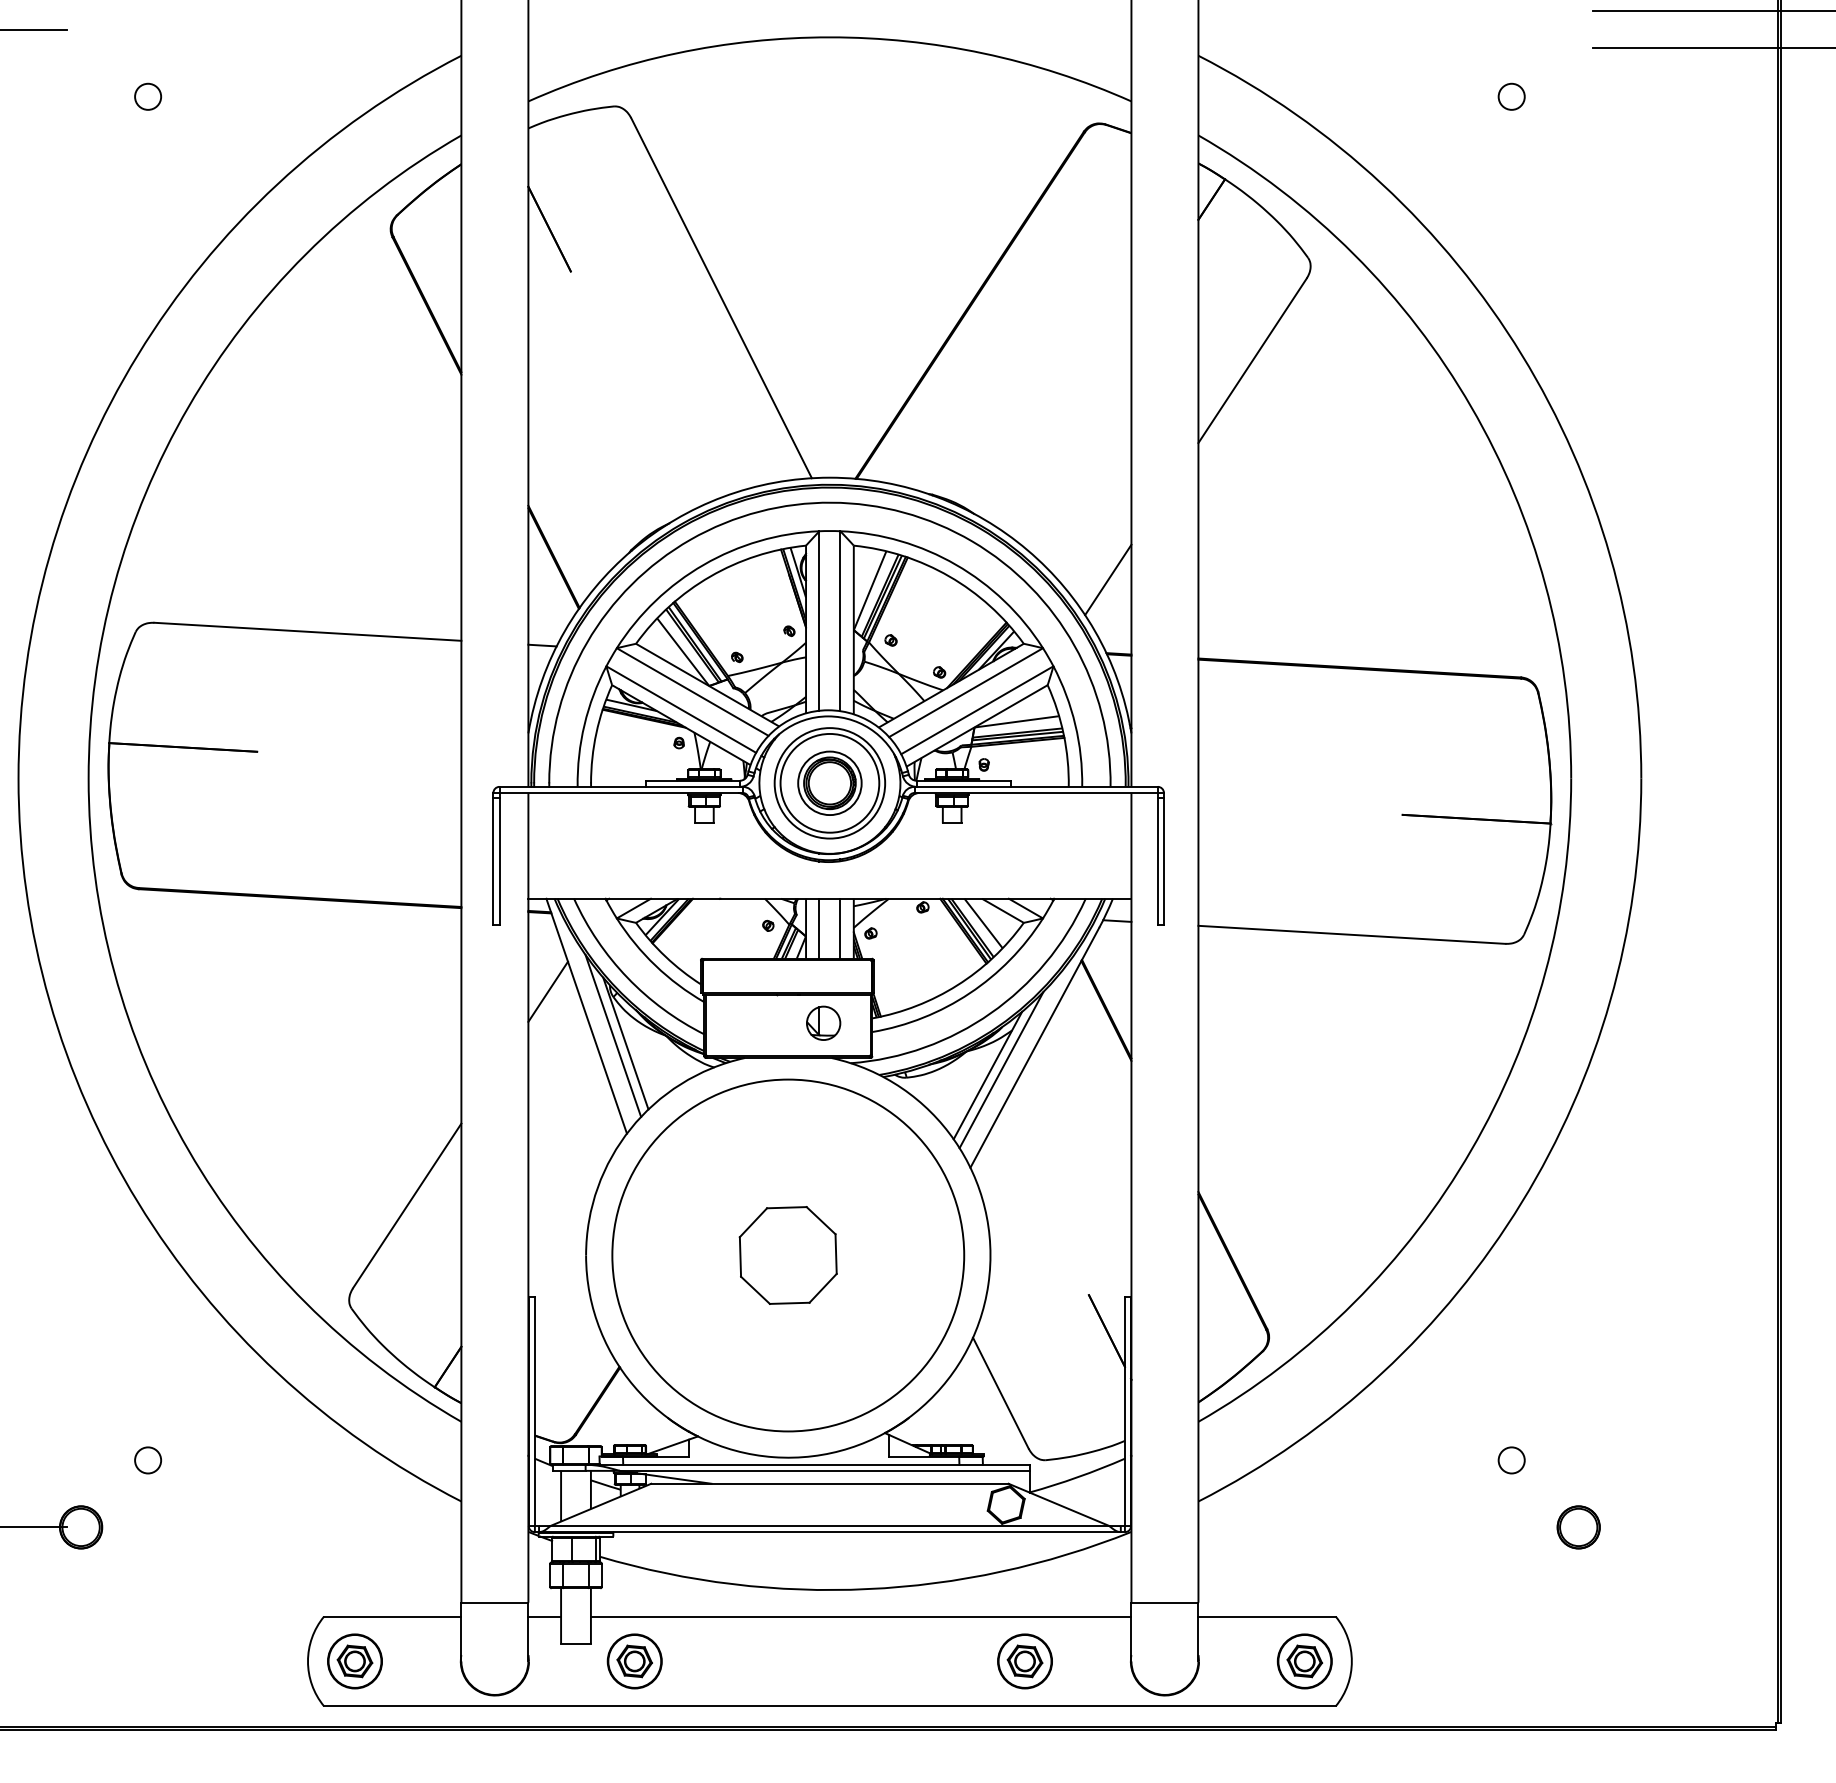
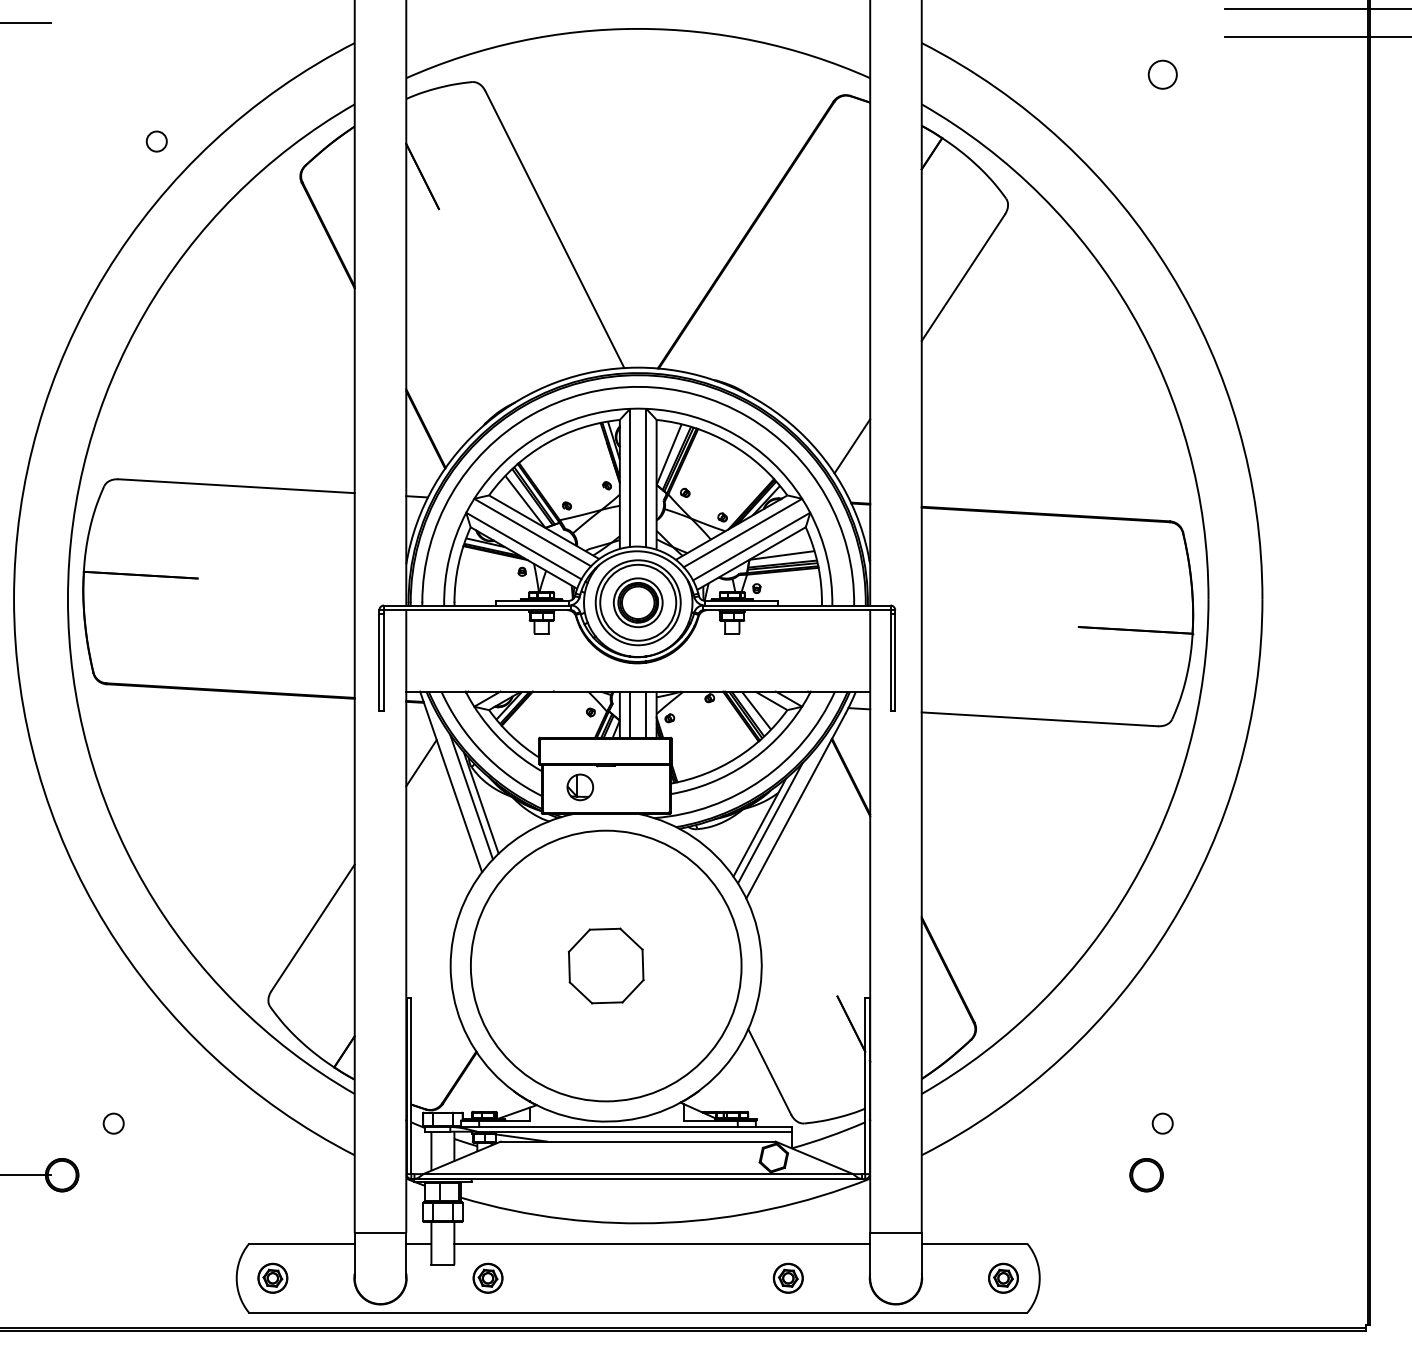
circle: (147, 96) -> (156, 141), moved
circle: (1511, 96) -> (1162, 74), size x1.4
part: (823, 1022) -> (580, 786), moved
part: (1578, 1527) -> (1146, 1175), moved
part: (354, 1661) -> (272, 1278), size x0.7
part: (634, 1661) -> (487, 1278), size x0.7
part: (1024, 1661) -> (787, 1278), size x0.7
part: (1304, 1661) -> (1003, 1278), size x0.7

